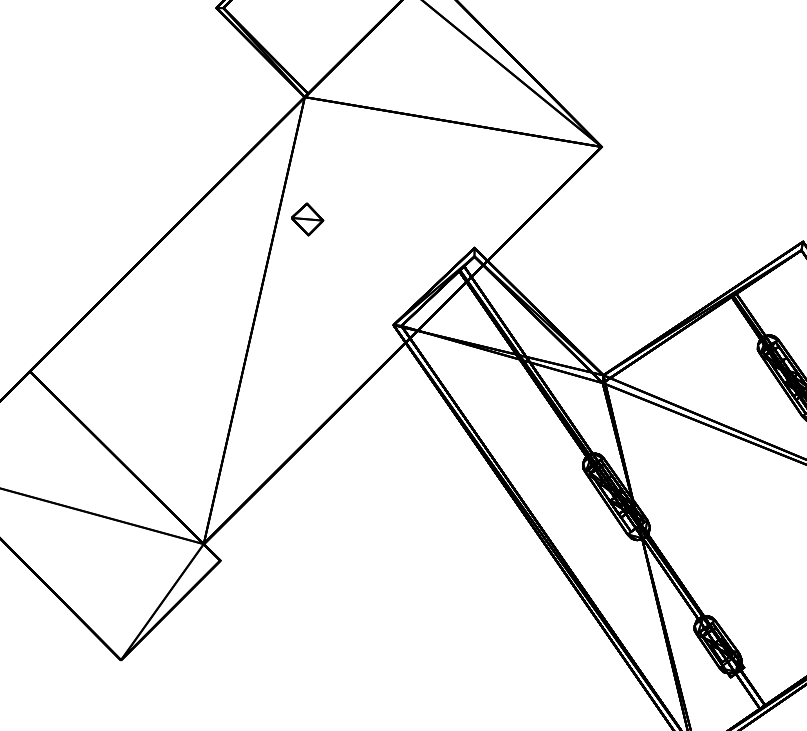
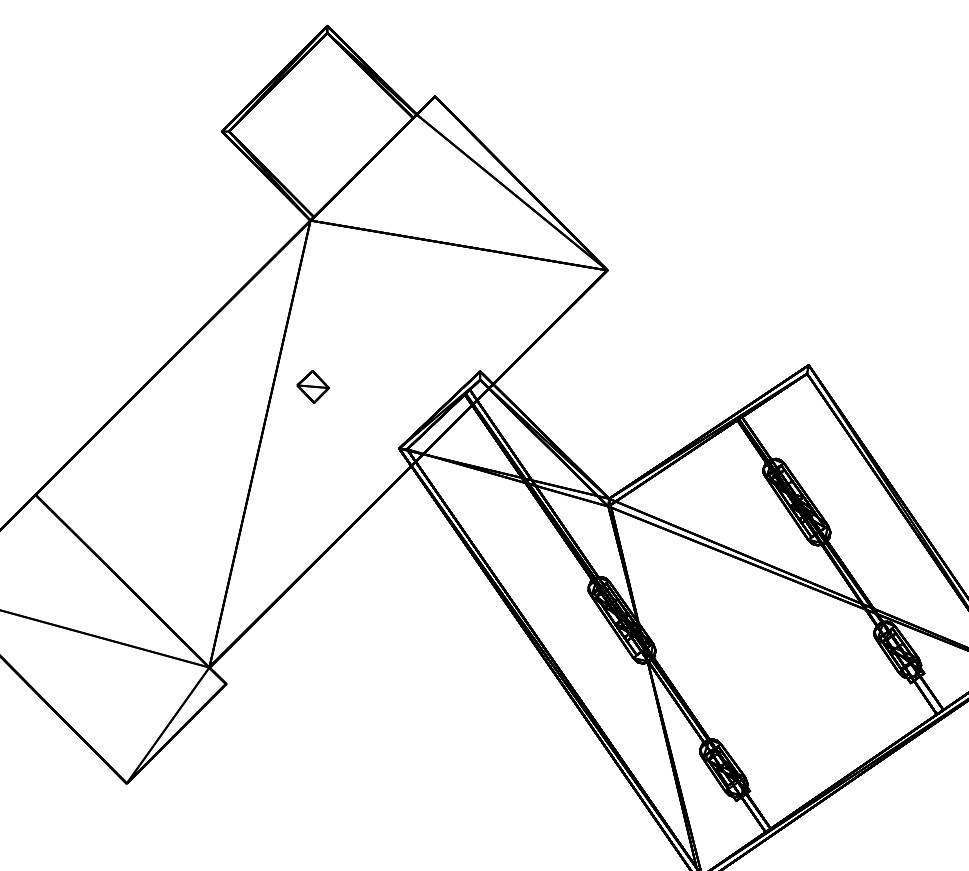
part: (306, 219) -> (312, 386), moved

